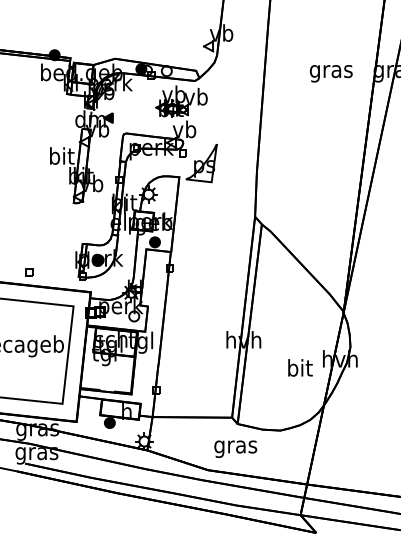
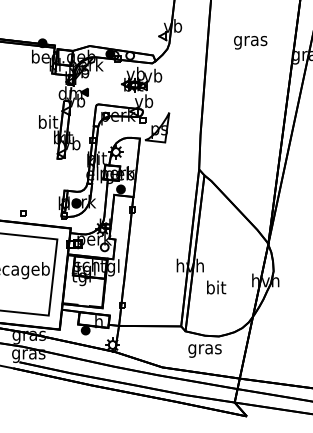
text: (331, 73) -> (250, 42), moved
text: (300, 367) -> (216, 287), moved
text: (235, 448) -> (204, 350), moved

